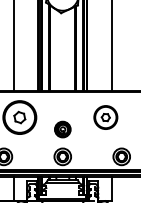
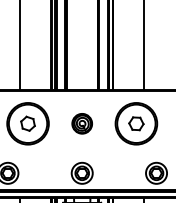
part: (105, 117) -> (136, 123), size x1.43
part: (62, 129) -> (81, 123), moved

